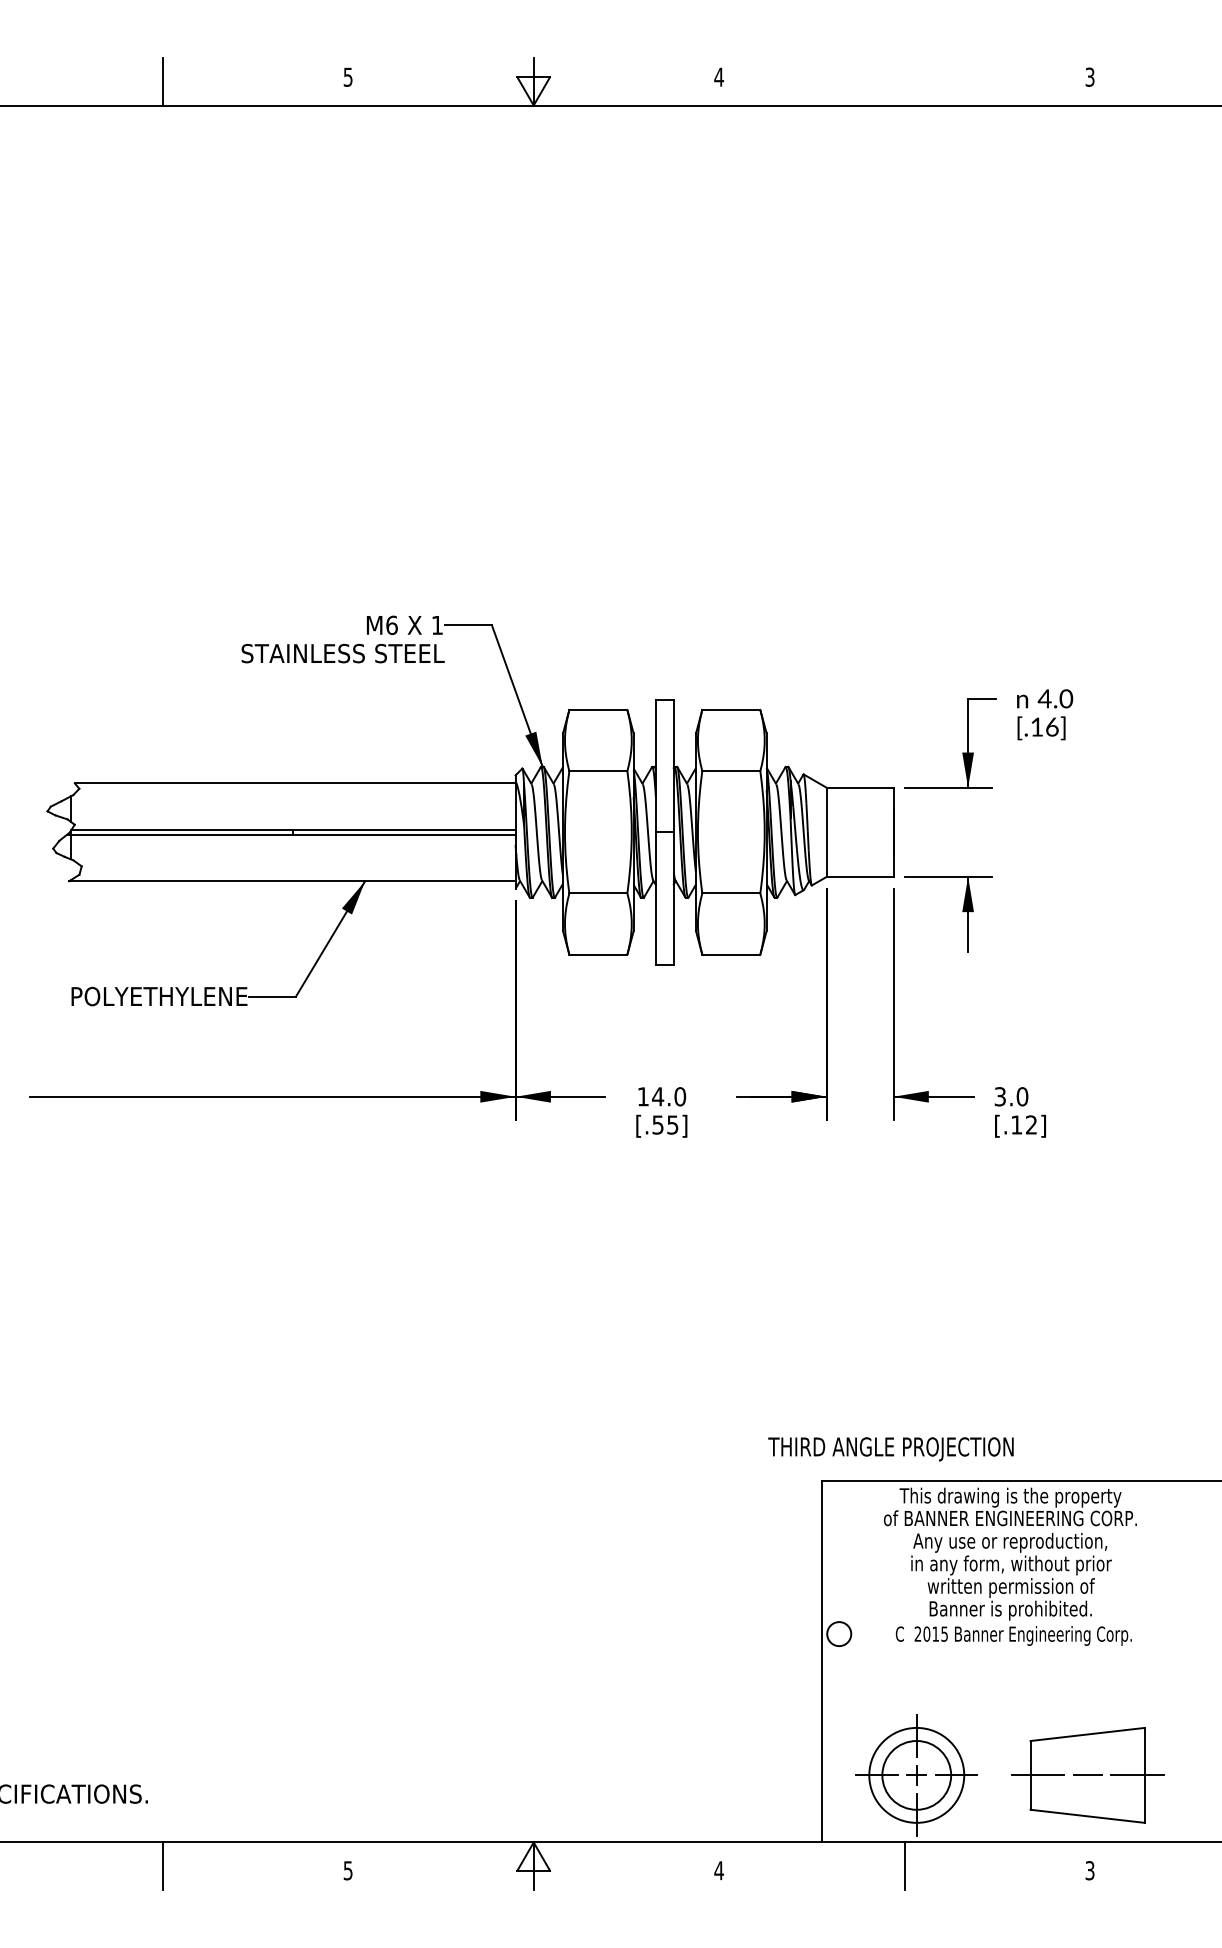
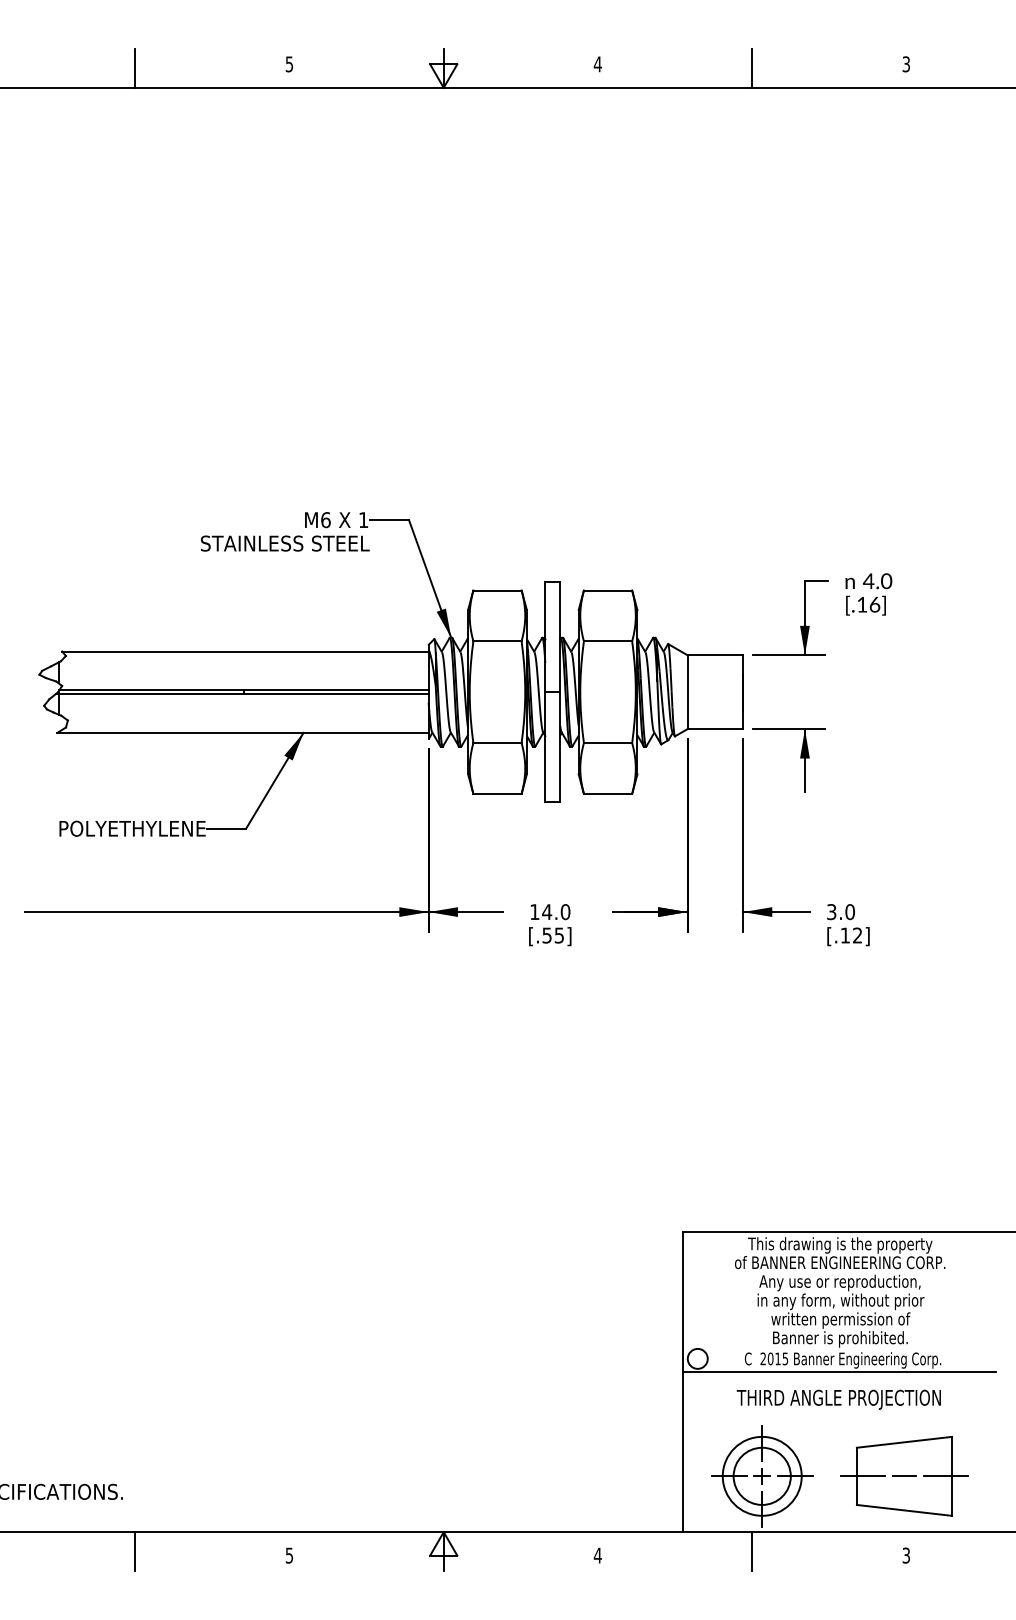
line: (904, 81) -> (752, 67), added
text: (890, 1449) -> (838, 1399), moved
line: (1009, 1650) -> (839, 1372), added

